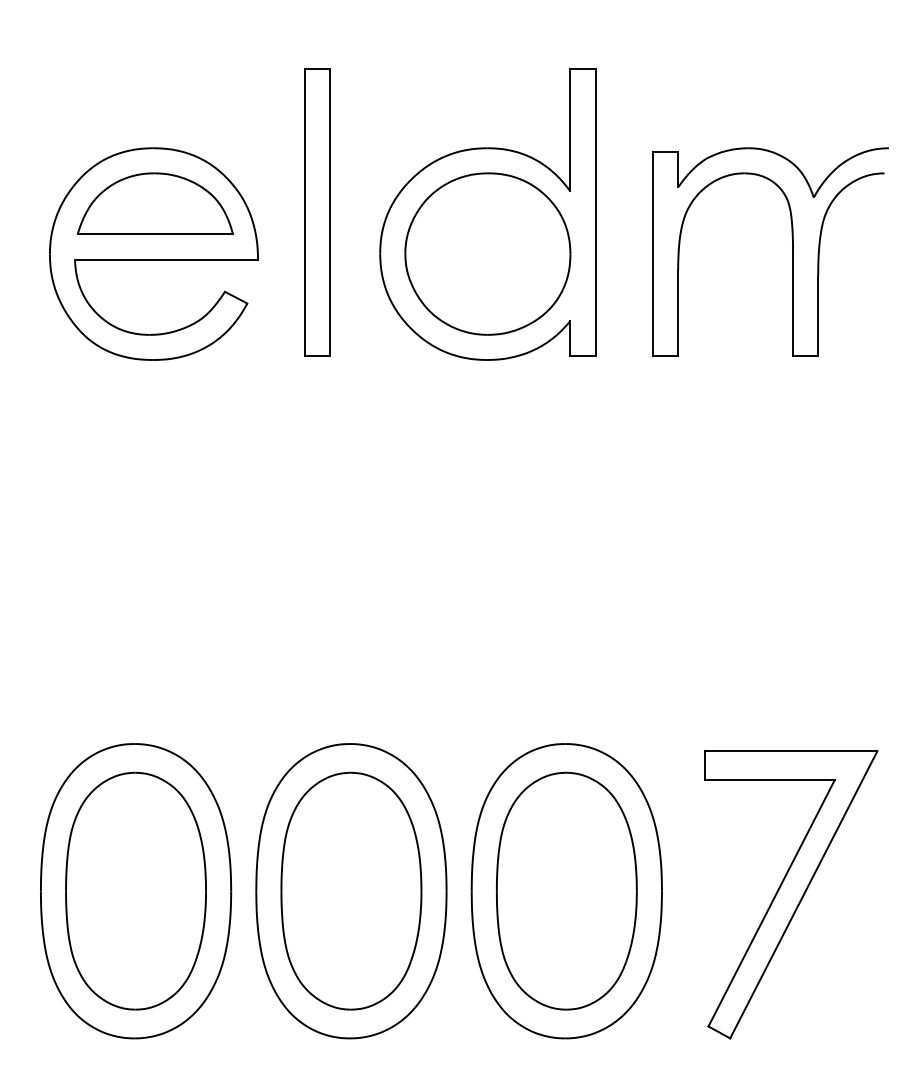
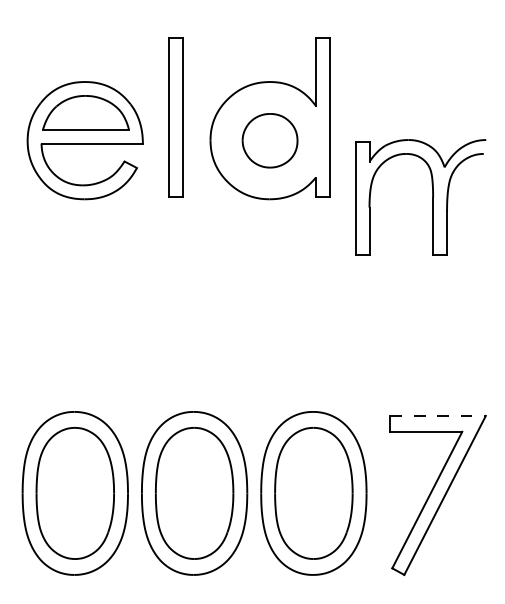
part: (791, 252) -> (432, 197), moved
part: (486, 253) -> (269, 140), size x0.6
line: (791, 750) -> (438, 415), solid -> dashed

